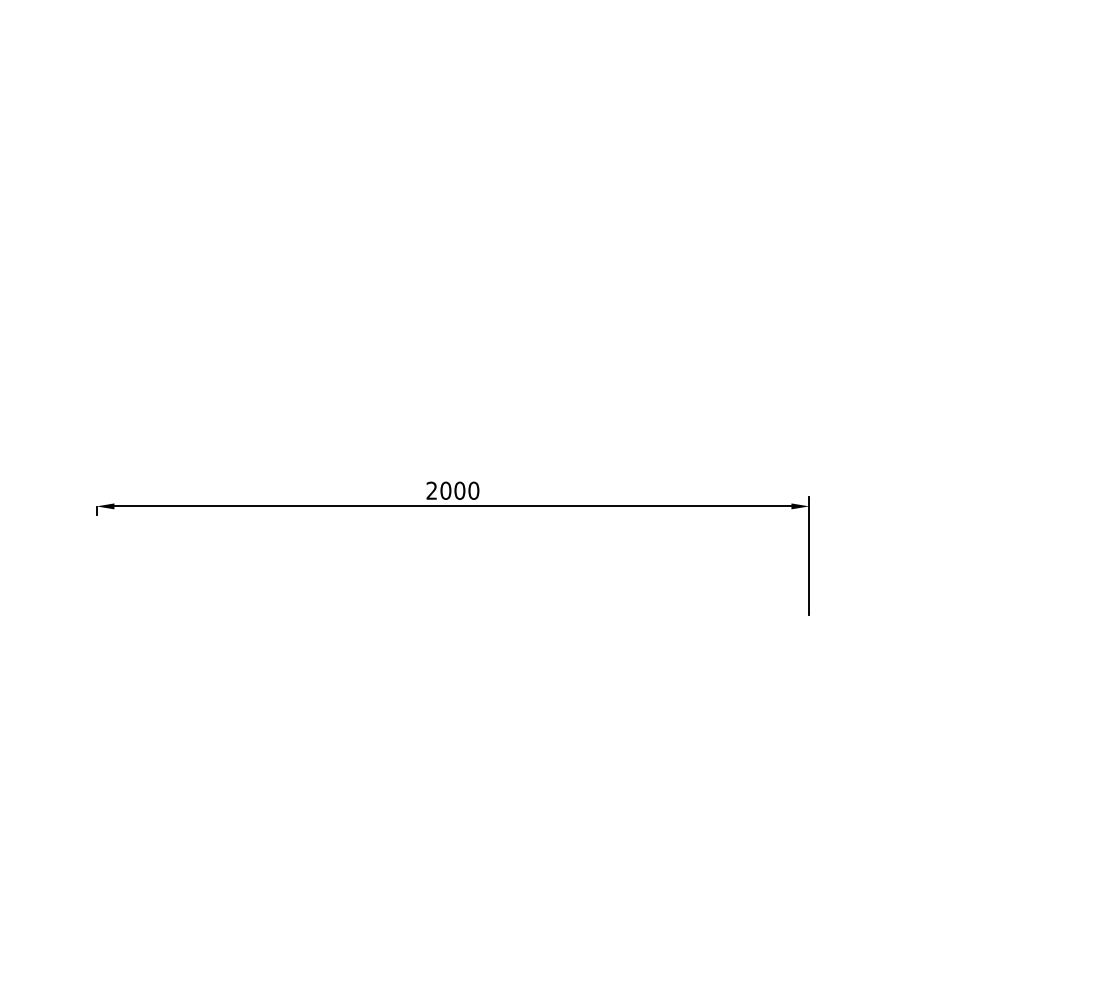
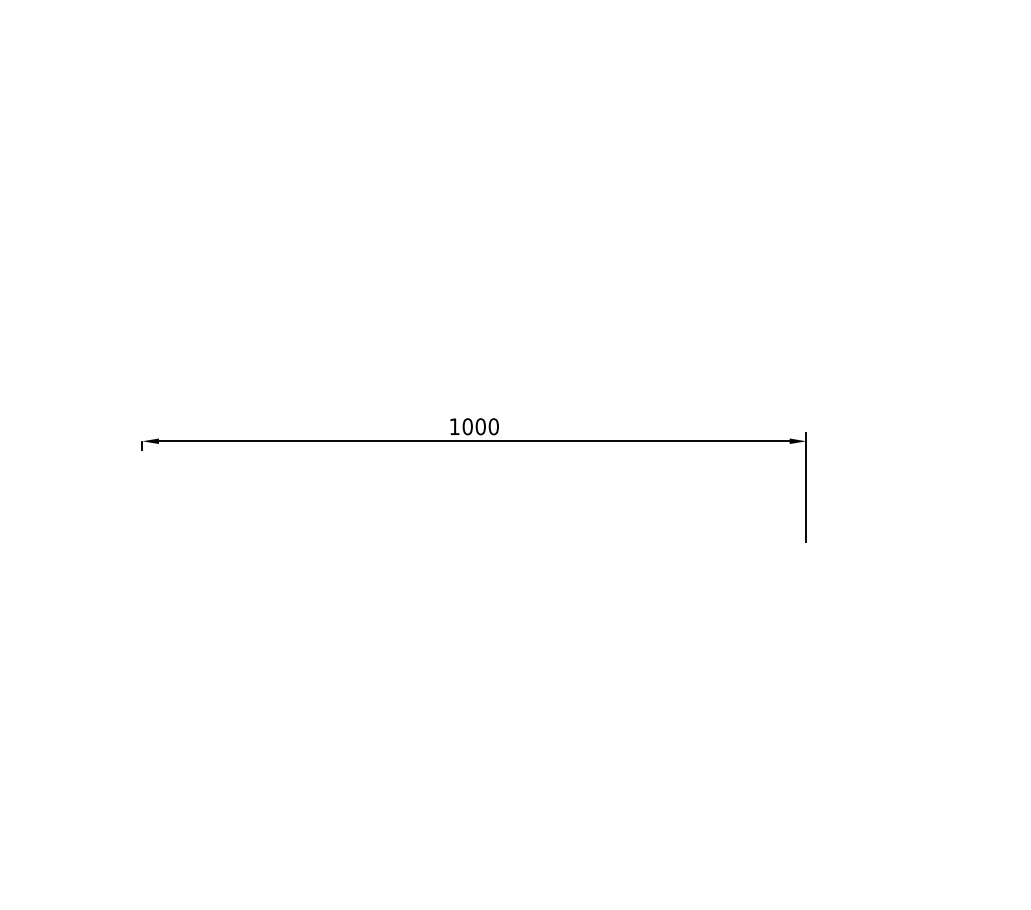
text: (431, 490) -> (454, 426), 2000 -> 1000

